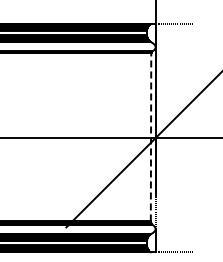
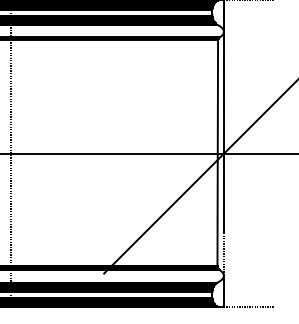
line: (151, 136) -> (218, 151), dashed -> solid

